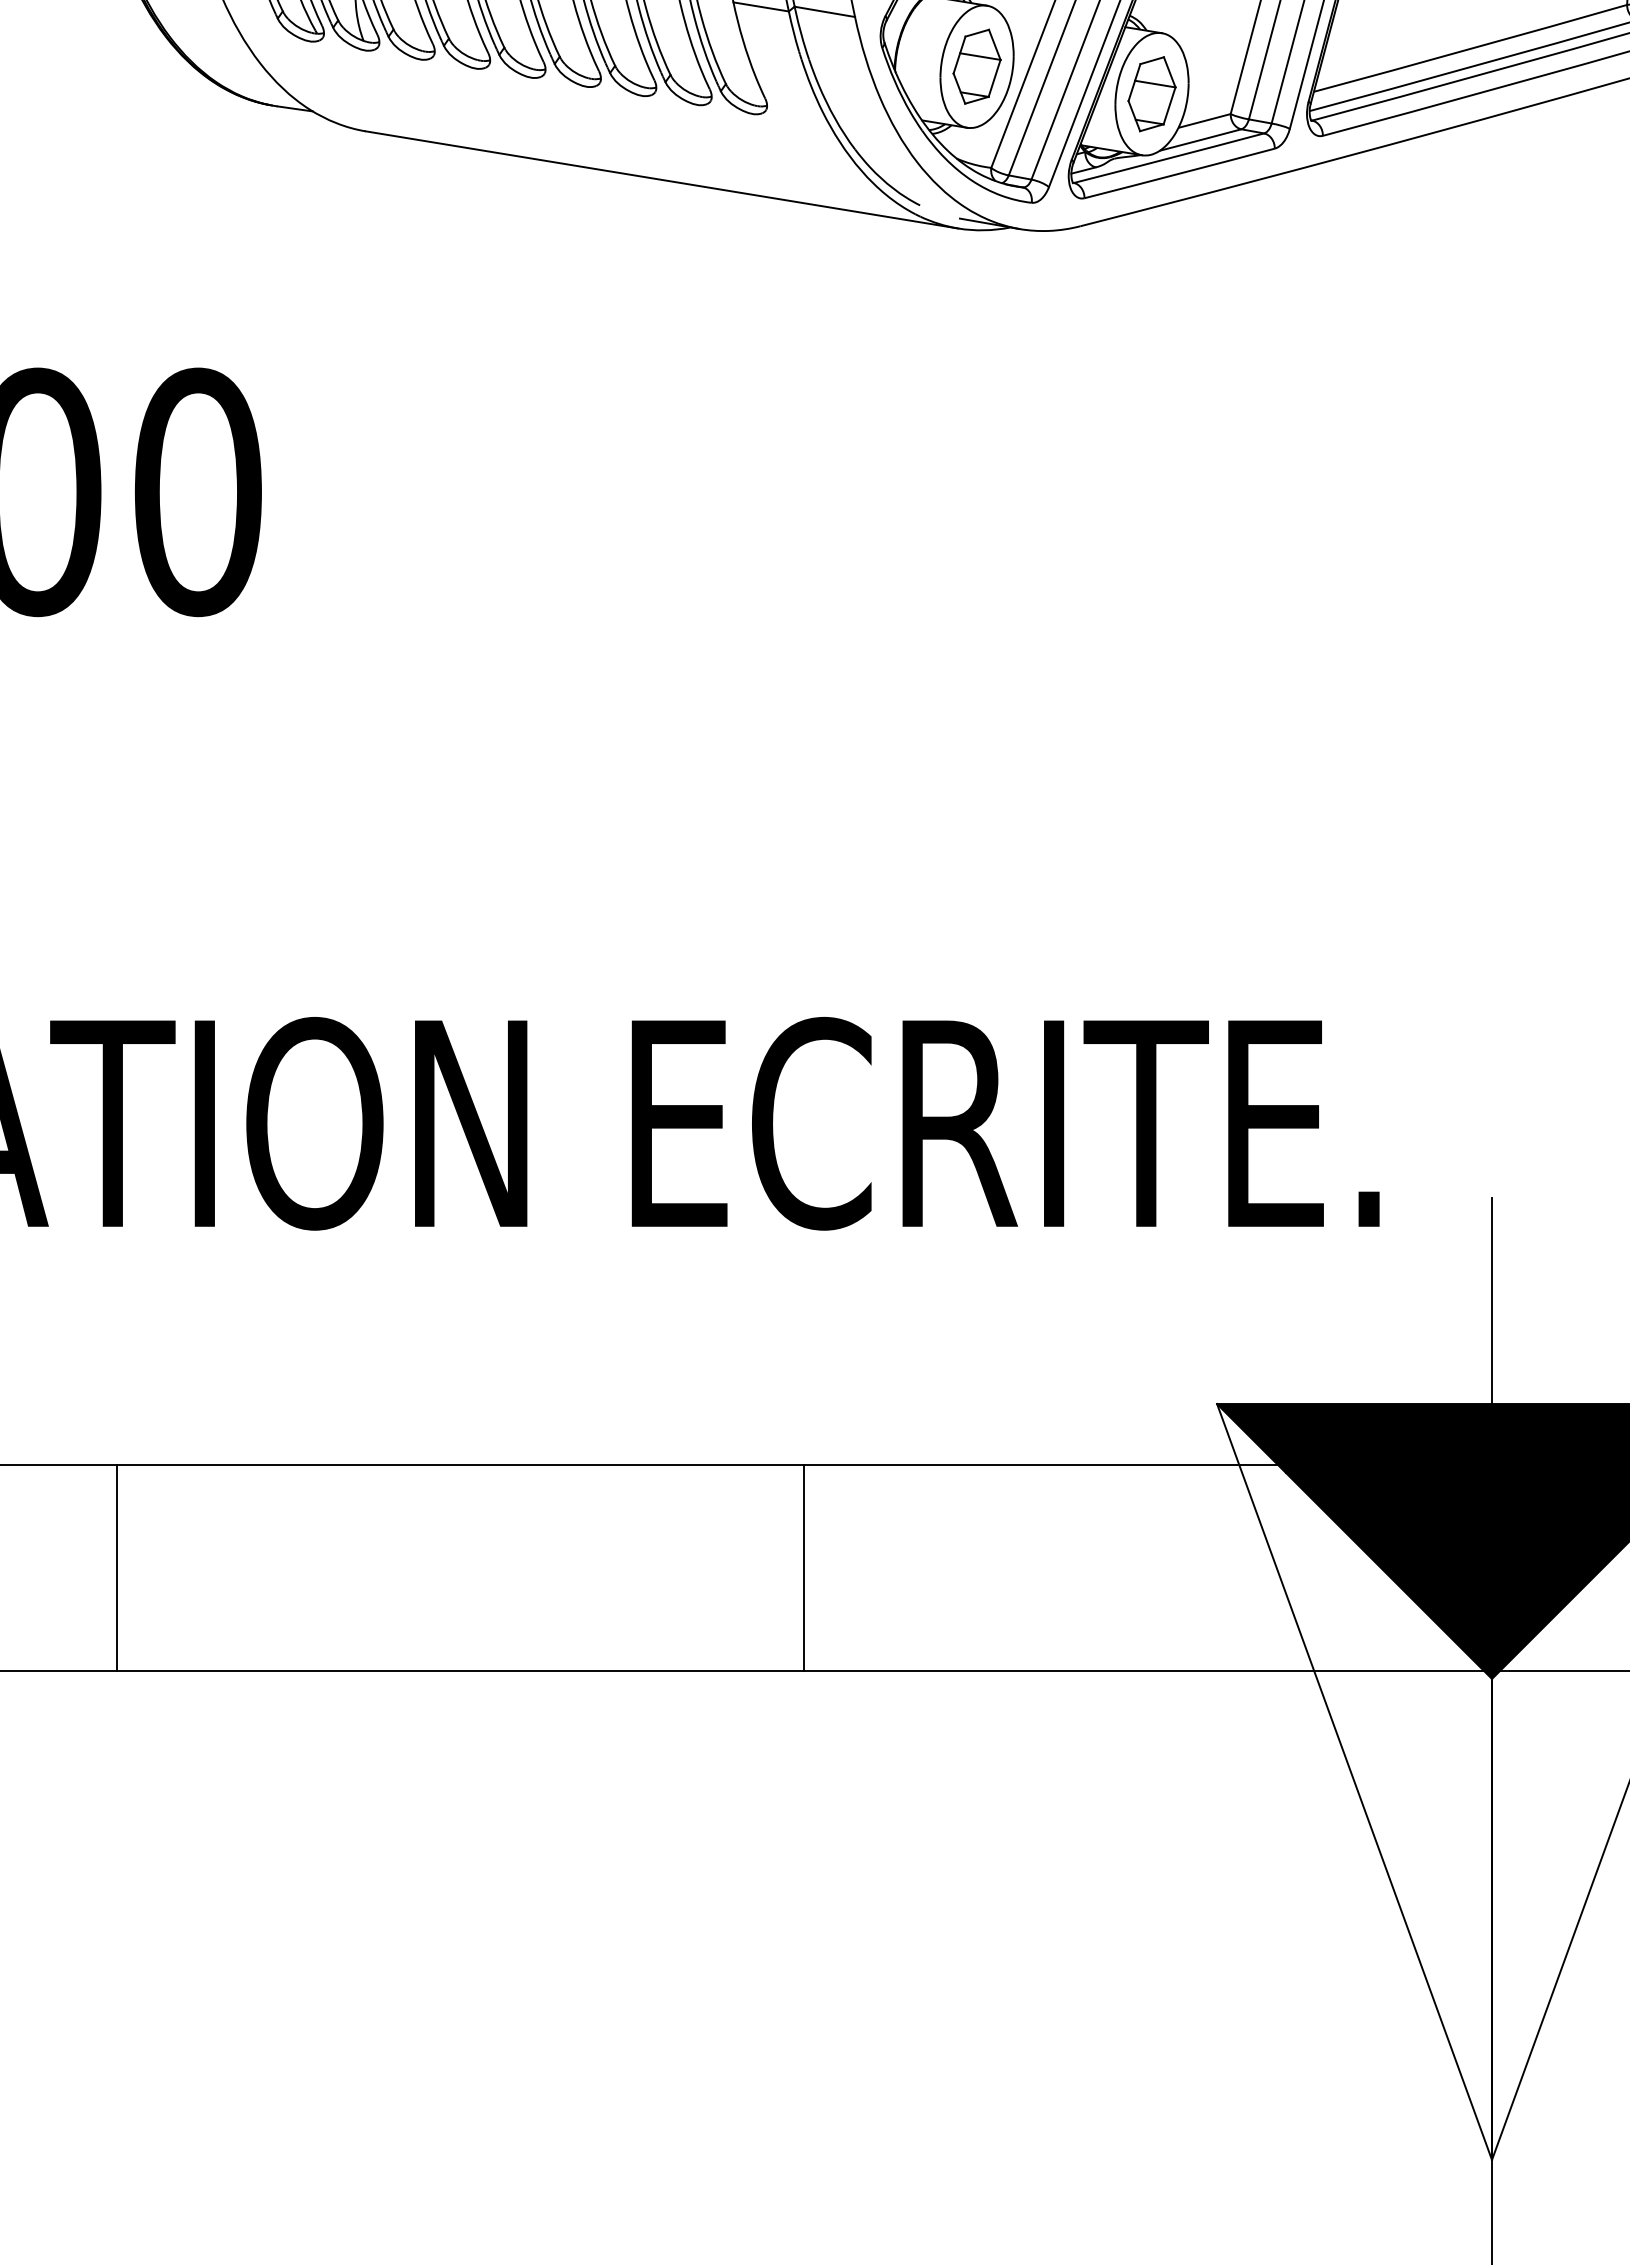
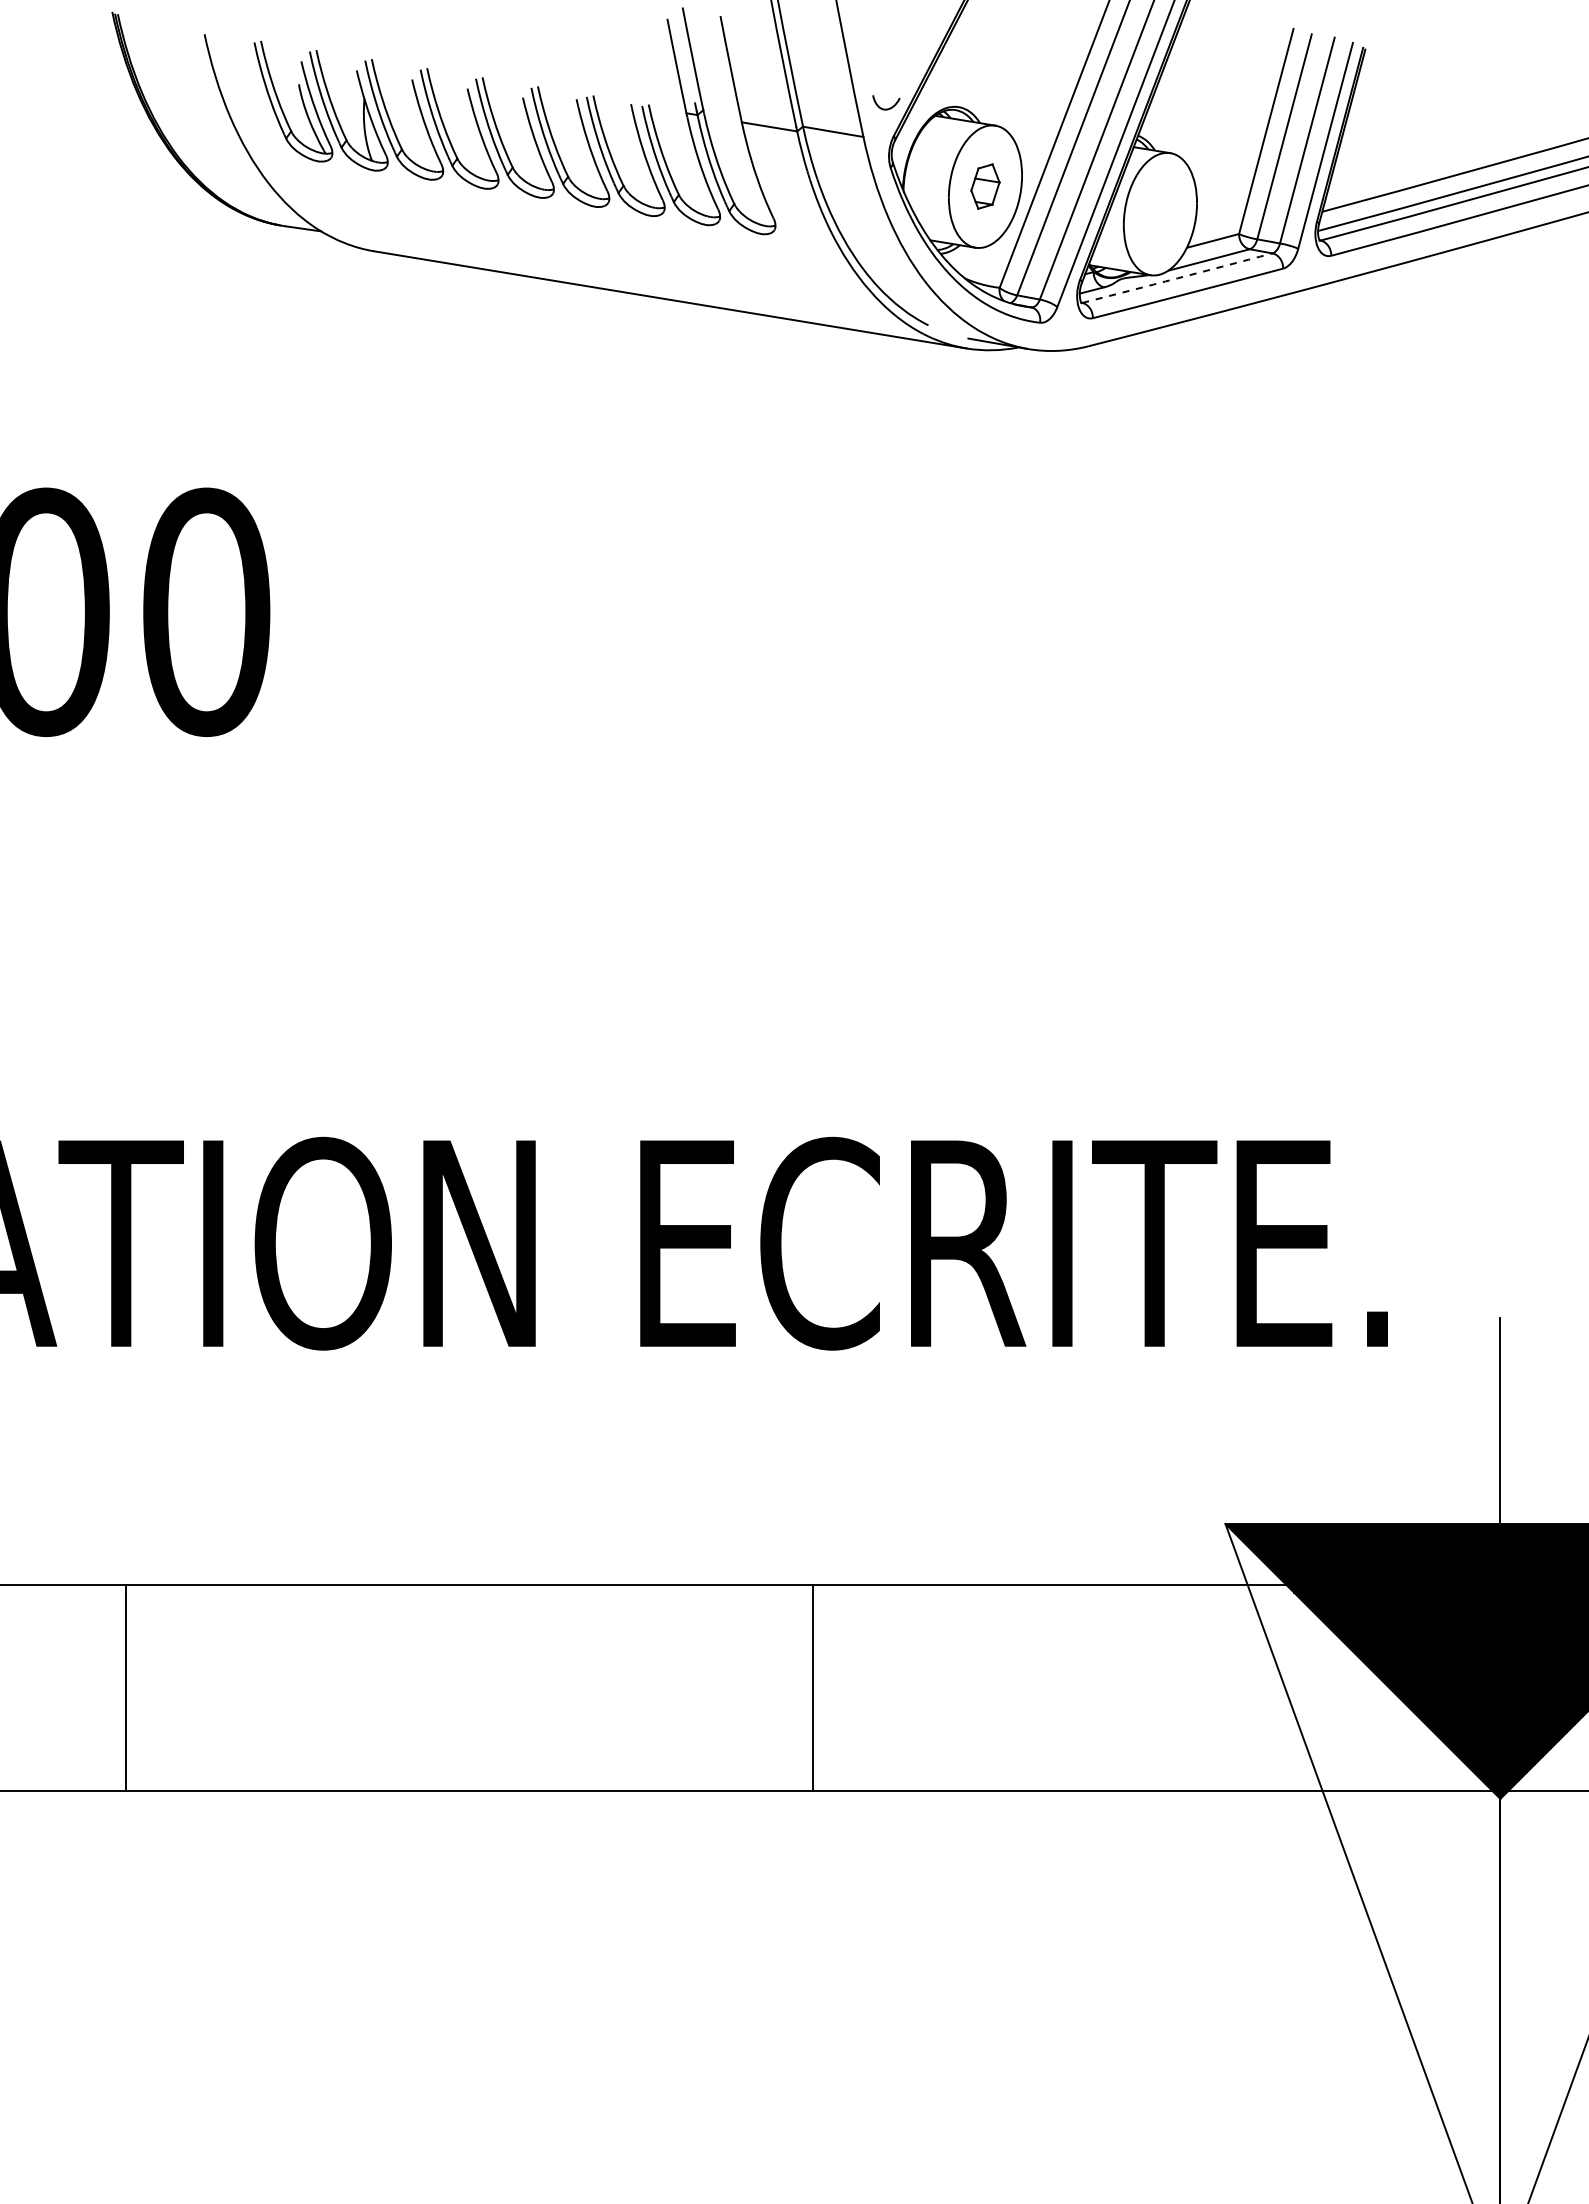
part: (976, 66) -> (984, 186), size x0.6
part: (1151, 94) -> (1159, 214), removed
arc: (1169, 158) -> (1177, 278), solid -> dashed

